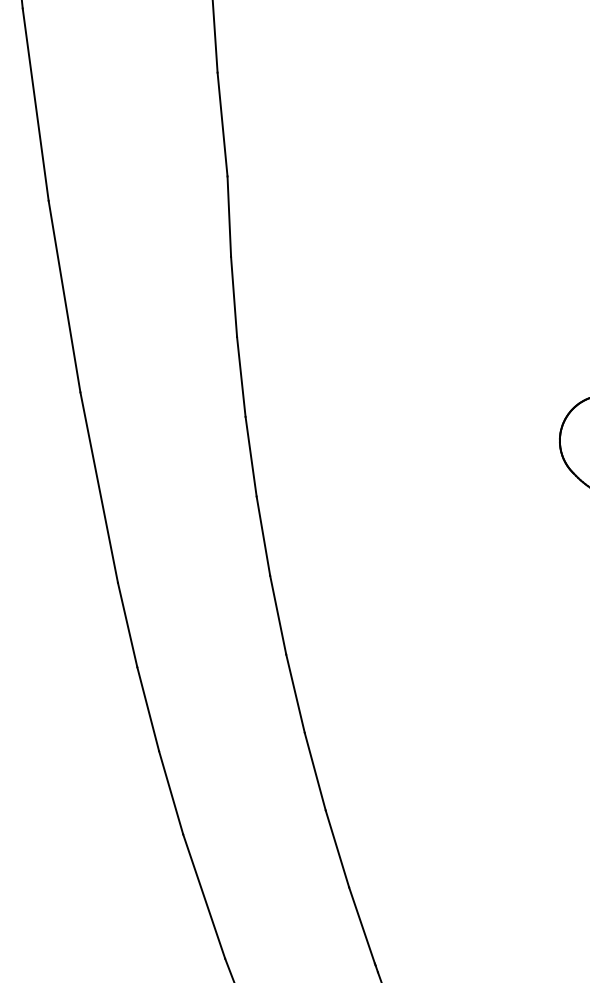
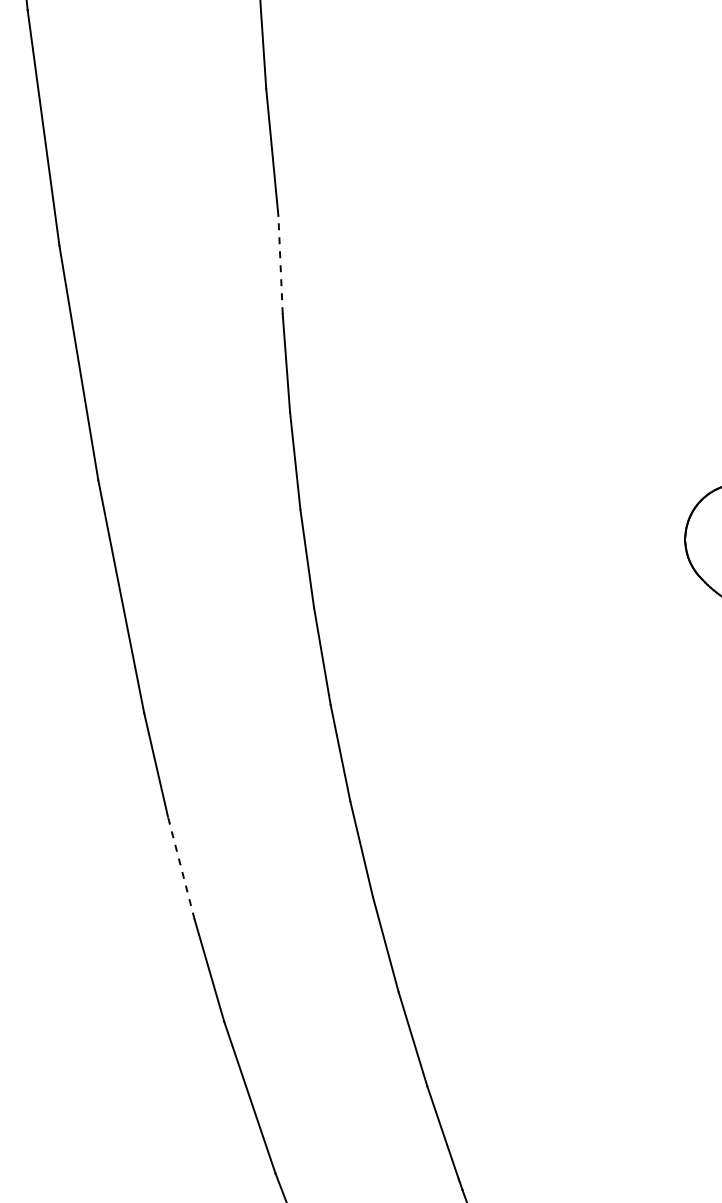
line: (229, 216) -> (280, 264), solid -> dashed
line: (148, 708) -> (181, 867), solid -> dashed

